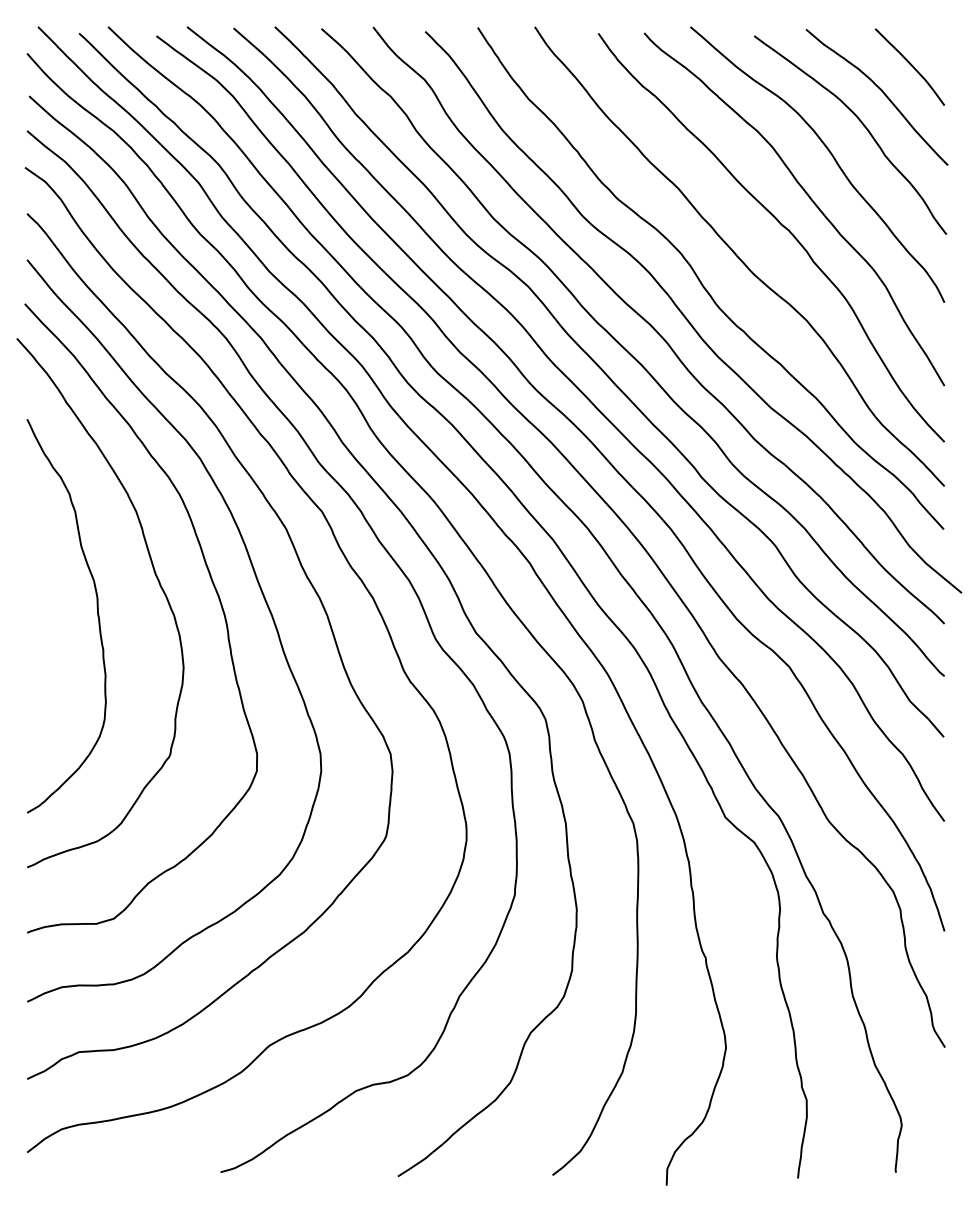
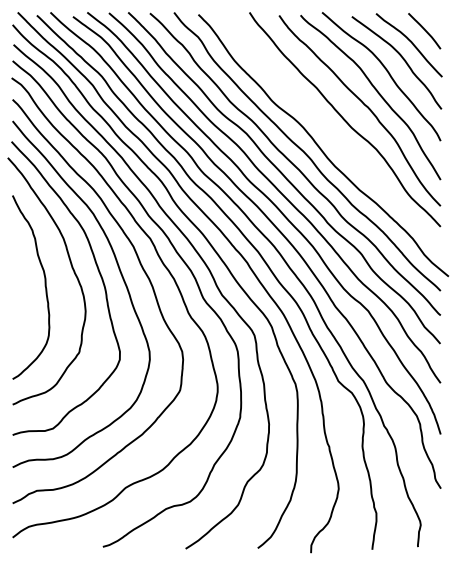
curve: (701, 279) -> (327, 130), removed

